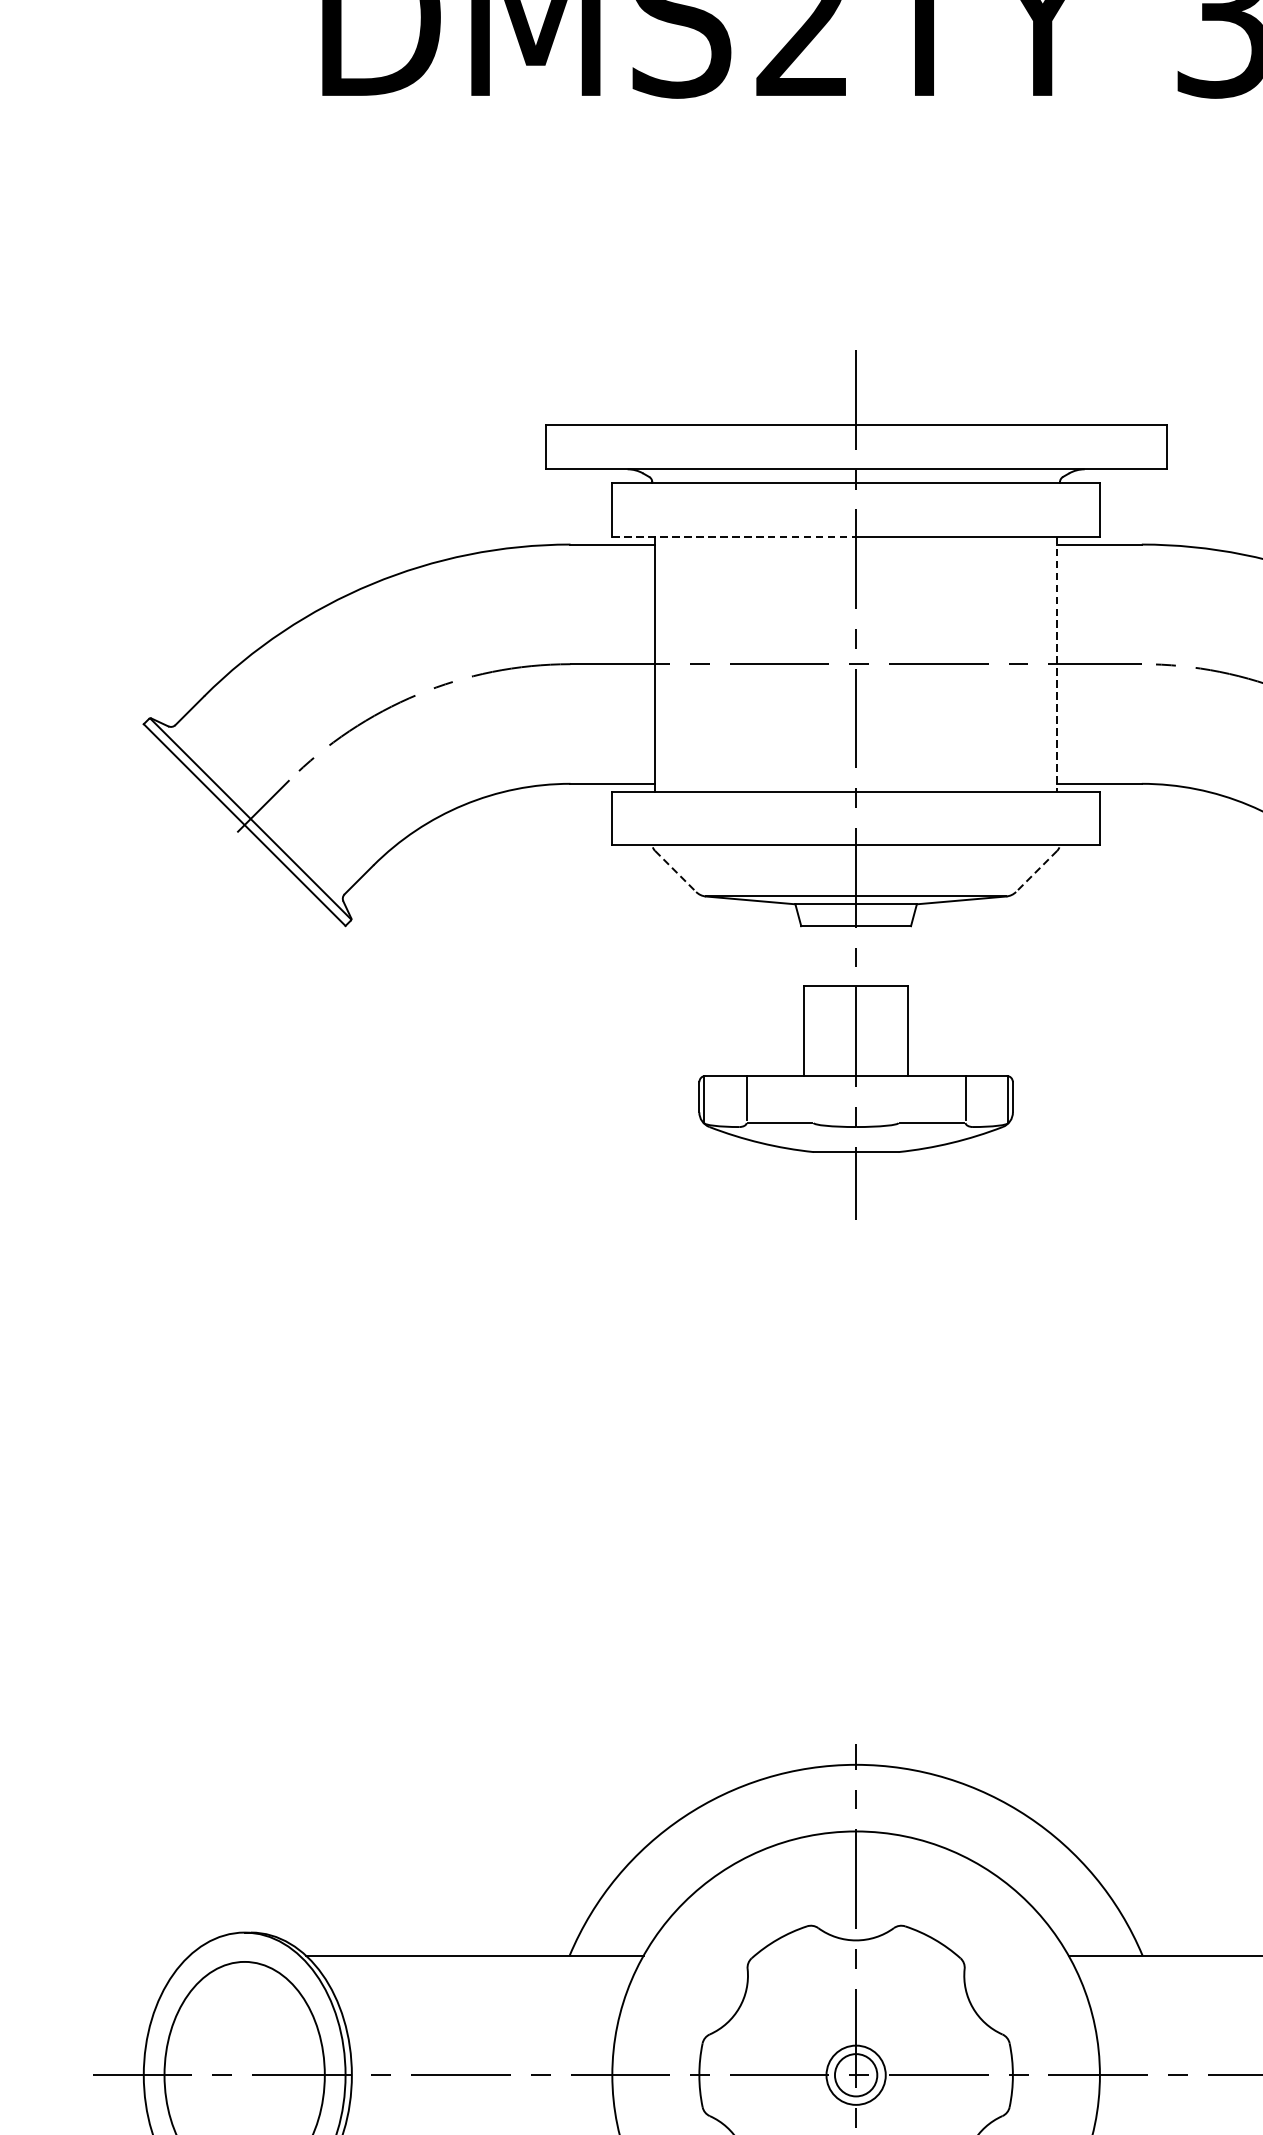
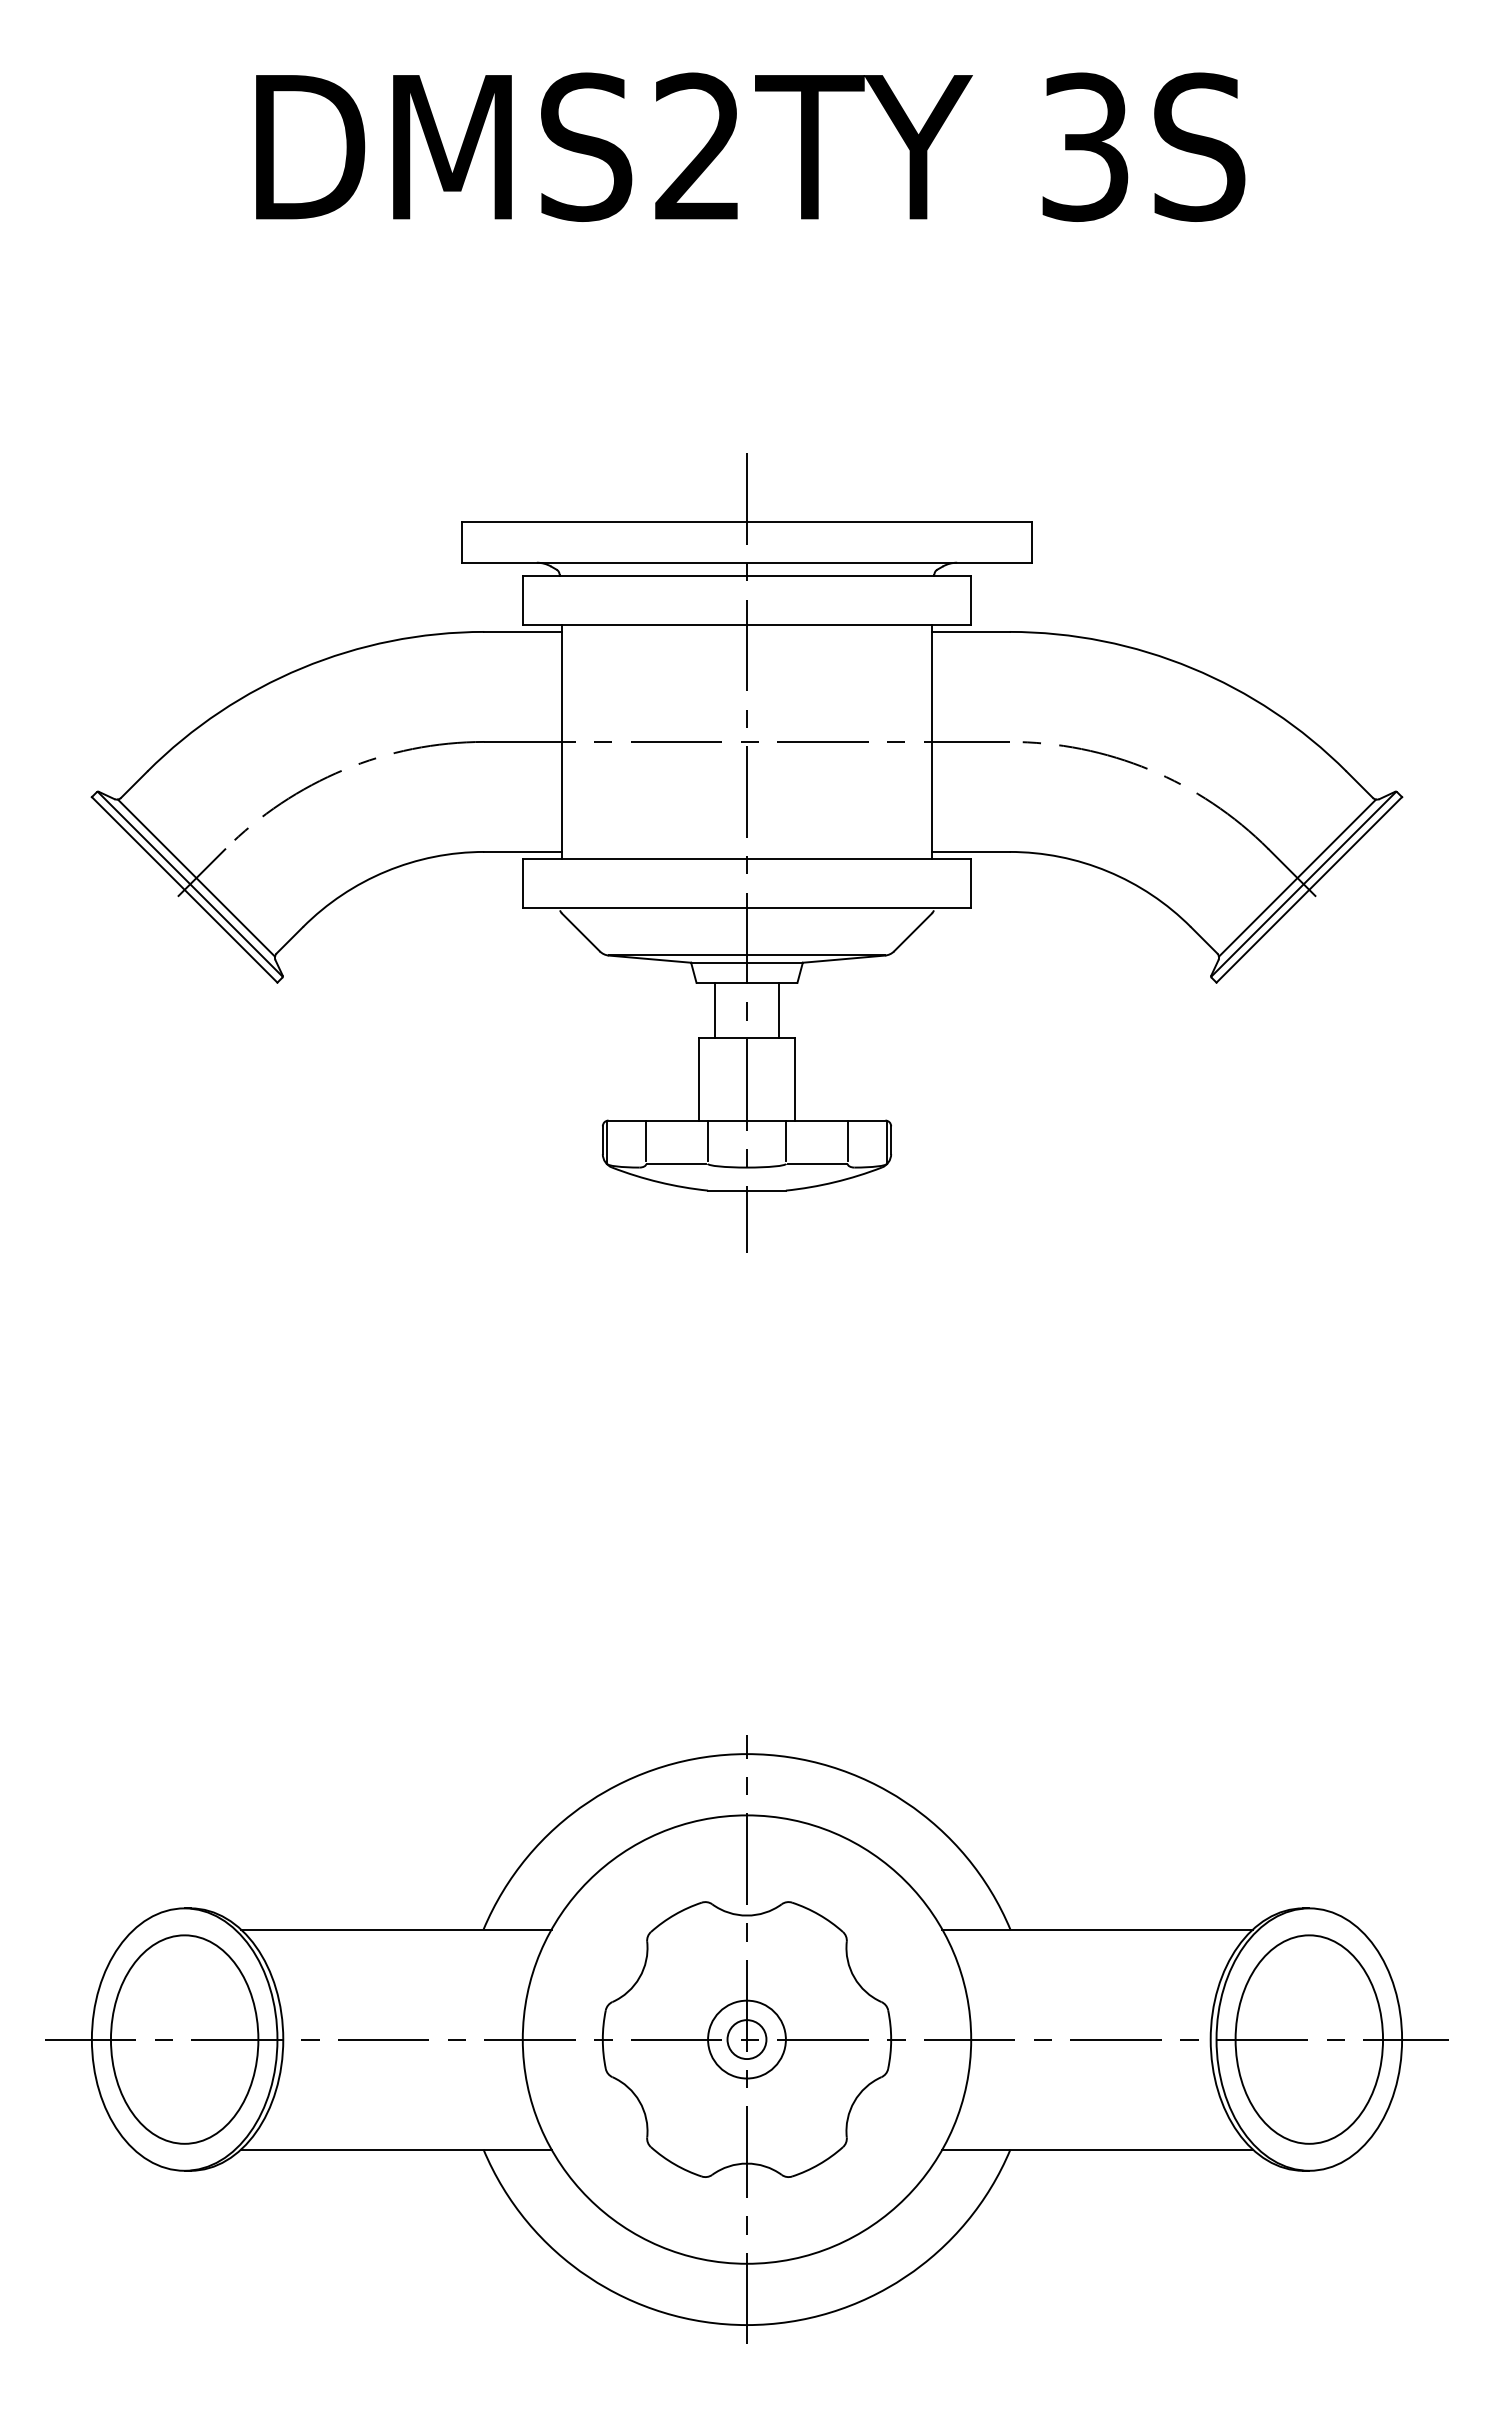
line: (734, 536) -> (635, 624), dashed -> solid
line: (1056, 664) -> (931, 742), dashed -> solid
line: (257, 811) -> (196, 877), added
line: (675, 871) -> (580, 932), dashed -> solid
line: (1037, 871) -> (913, 932), dashed -> solid
line: (821, 955) -> (715, 1009), added
line: (890, 955) -> (778, 1009), added
line: (813, 1097) -> (707, 1140), added
line: (899, 1097) -> (786, 1140), added
circle: (855, 2075) -> (746, 2039), size x1.43

